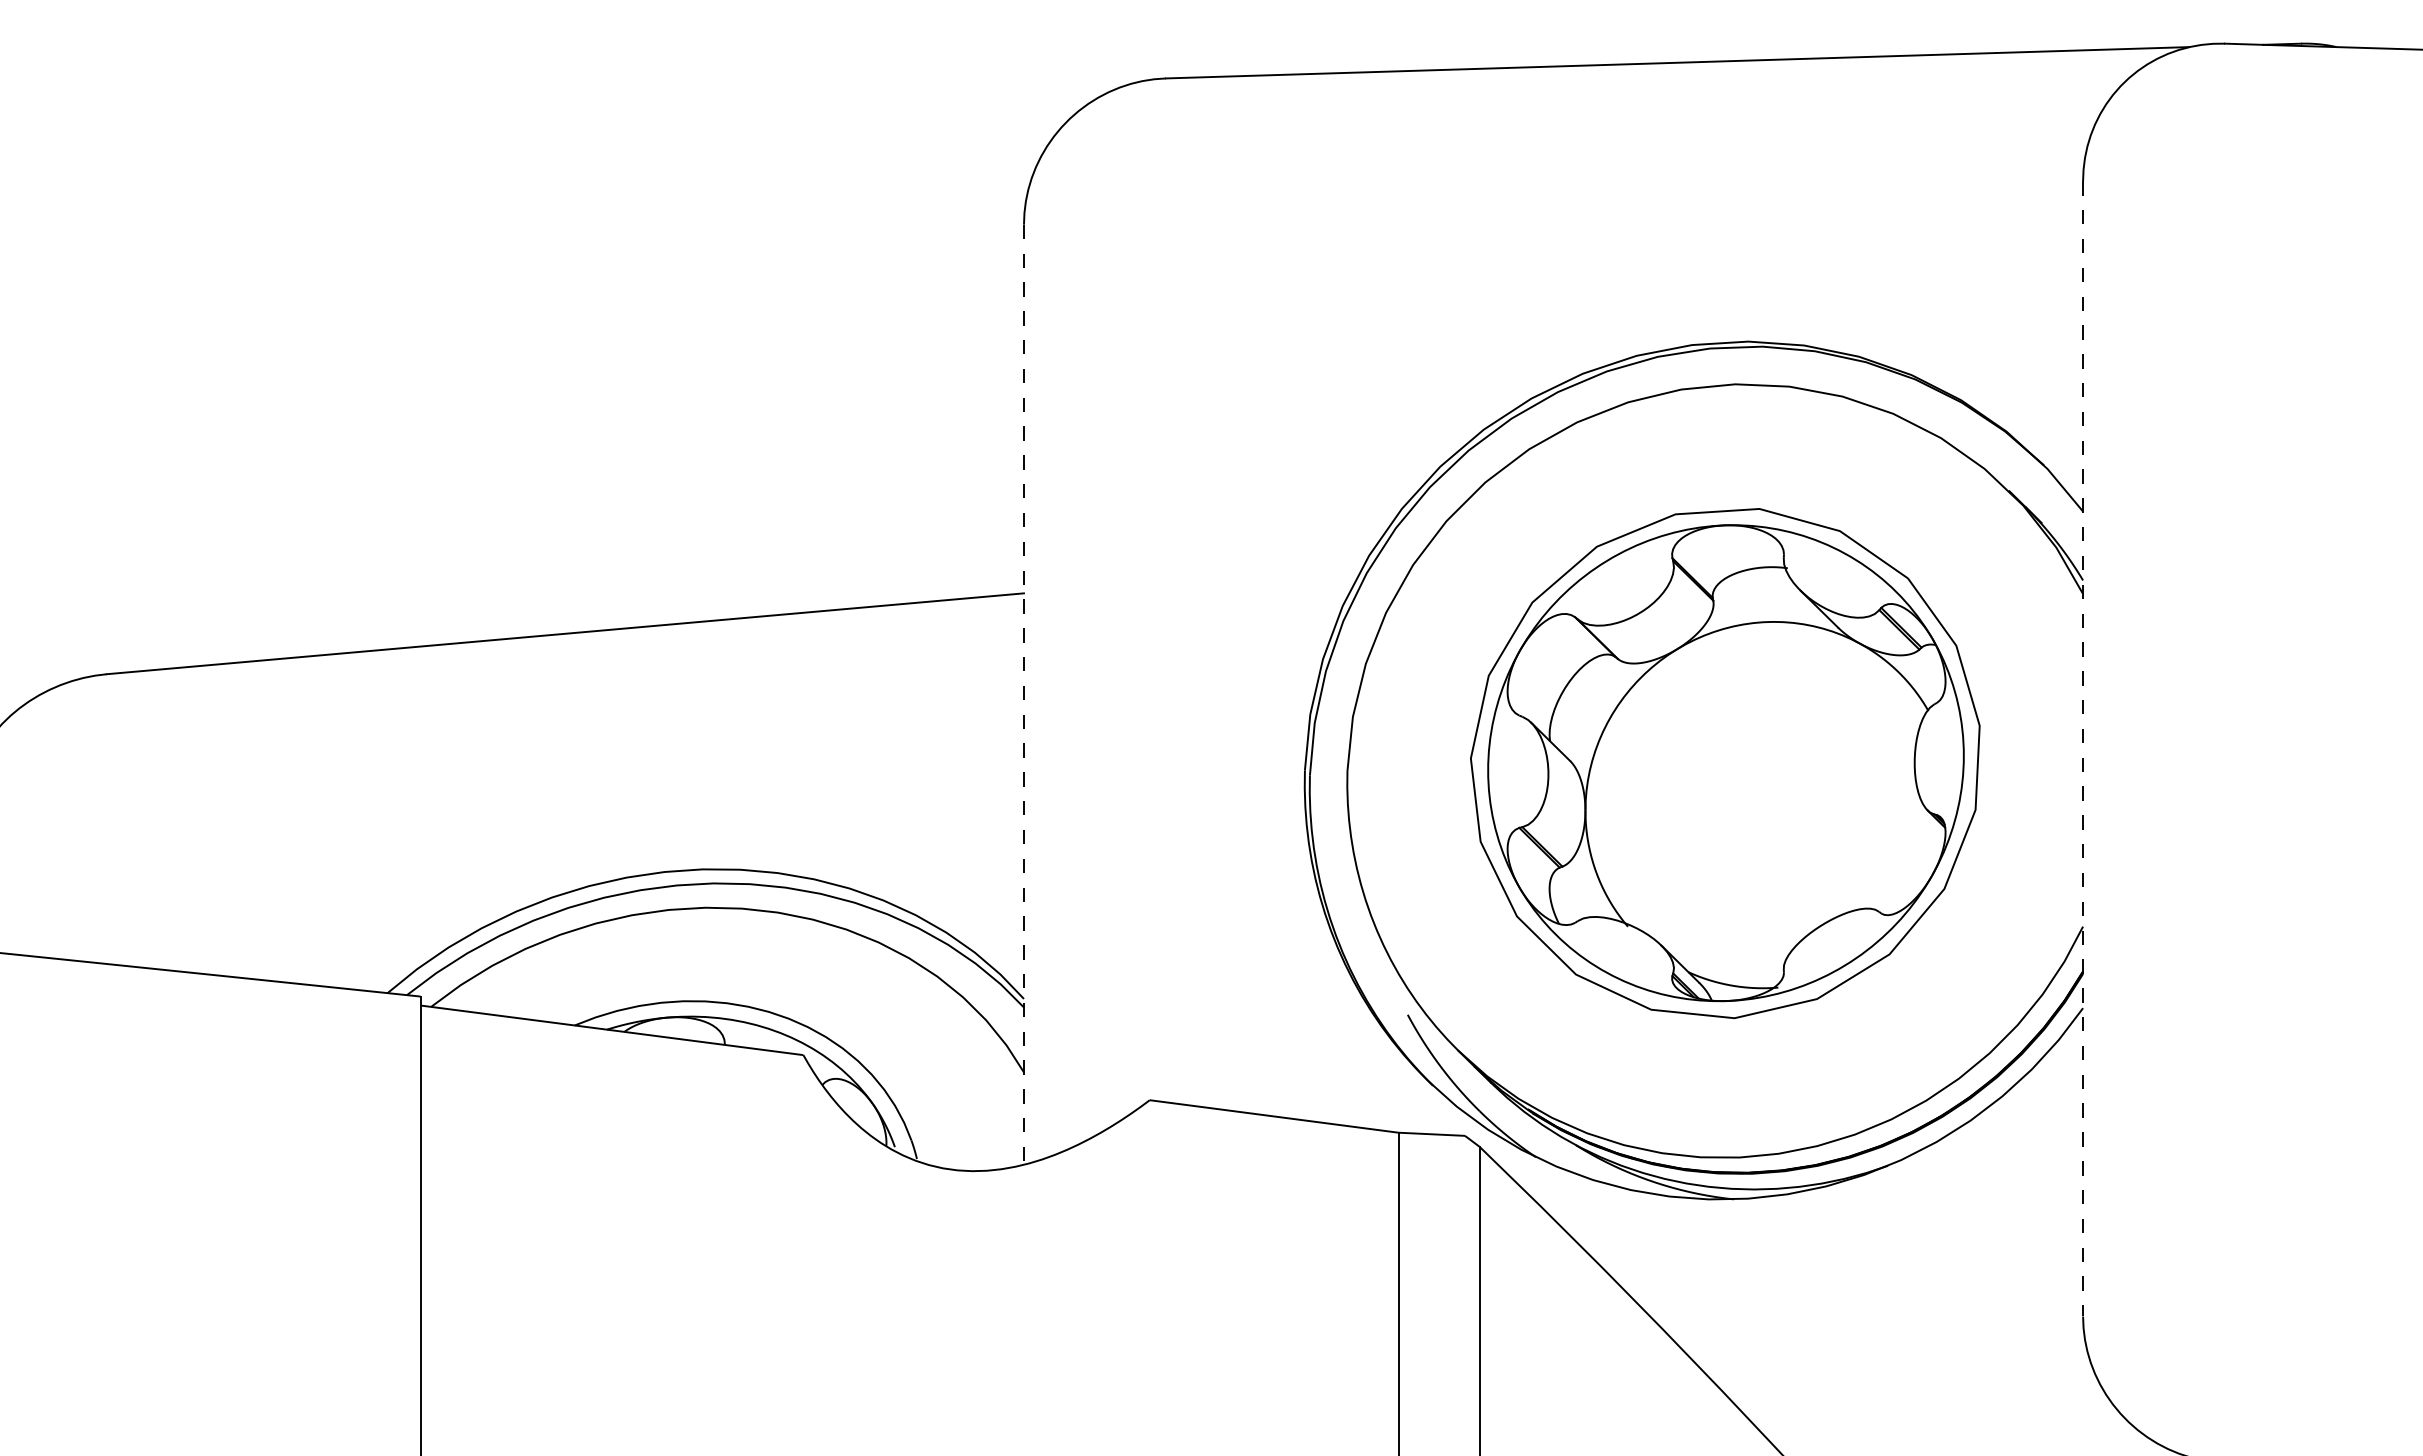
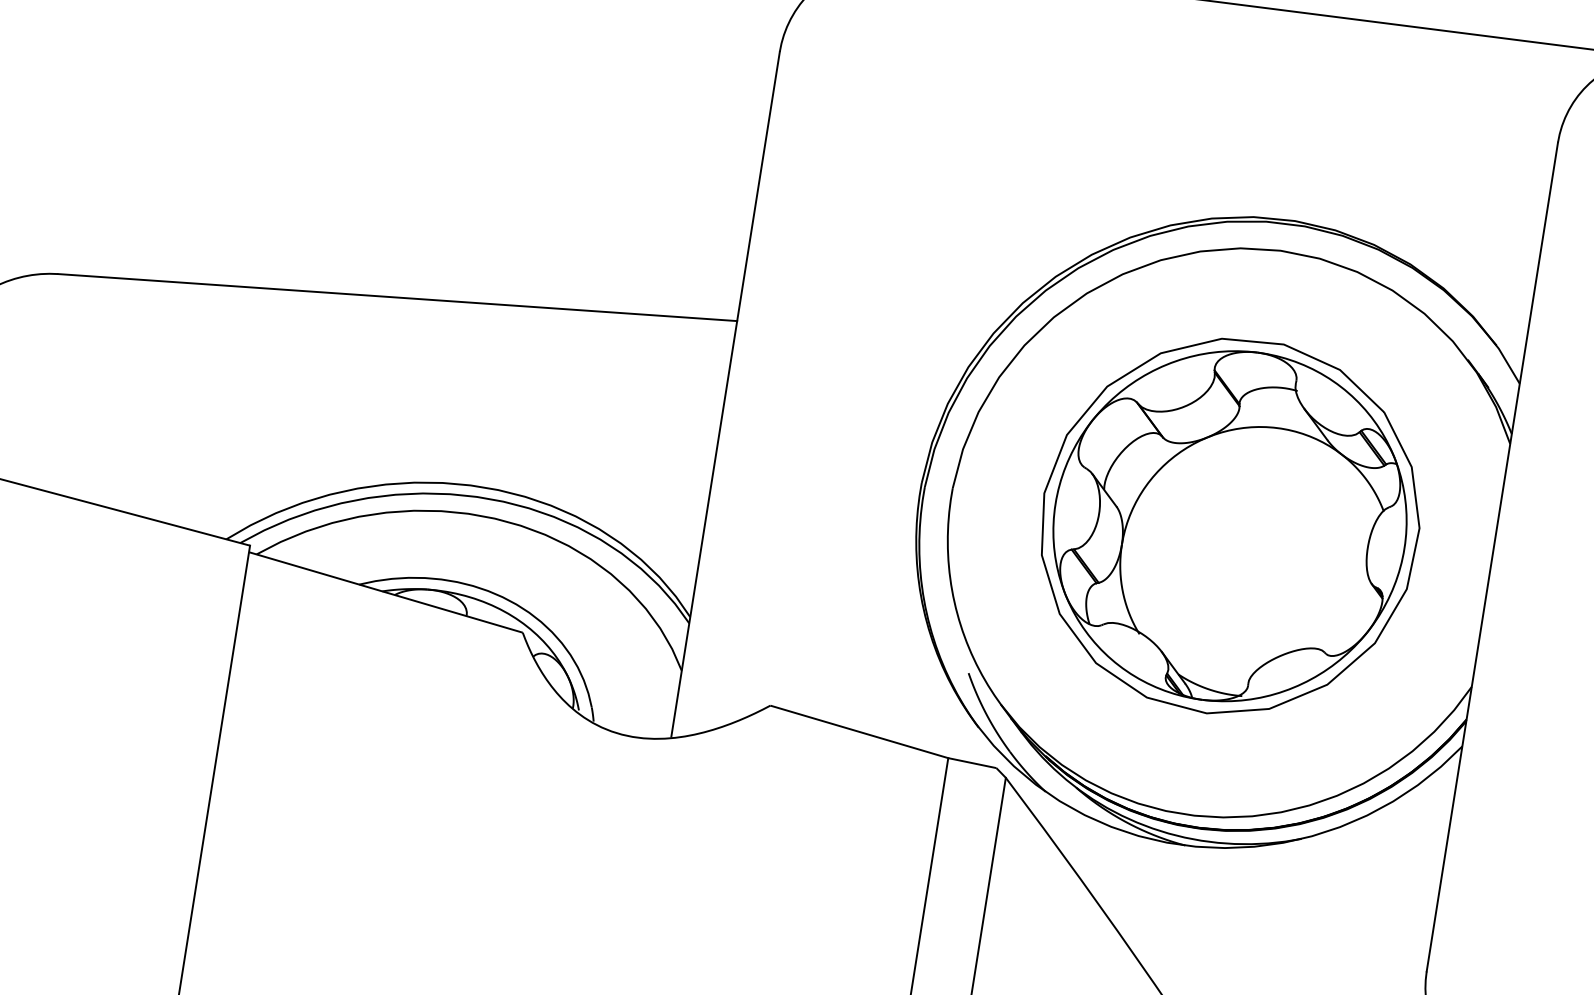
line: (1023, 694) -> (725, 394), dashed -> solid
line: (2083, 748) -> (1492, 556), dashed -> solid

